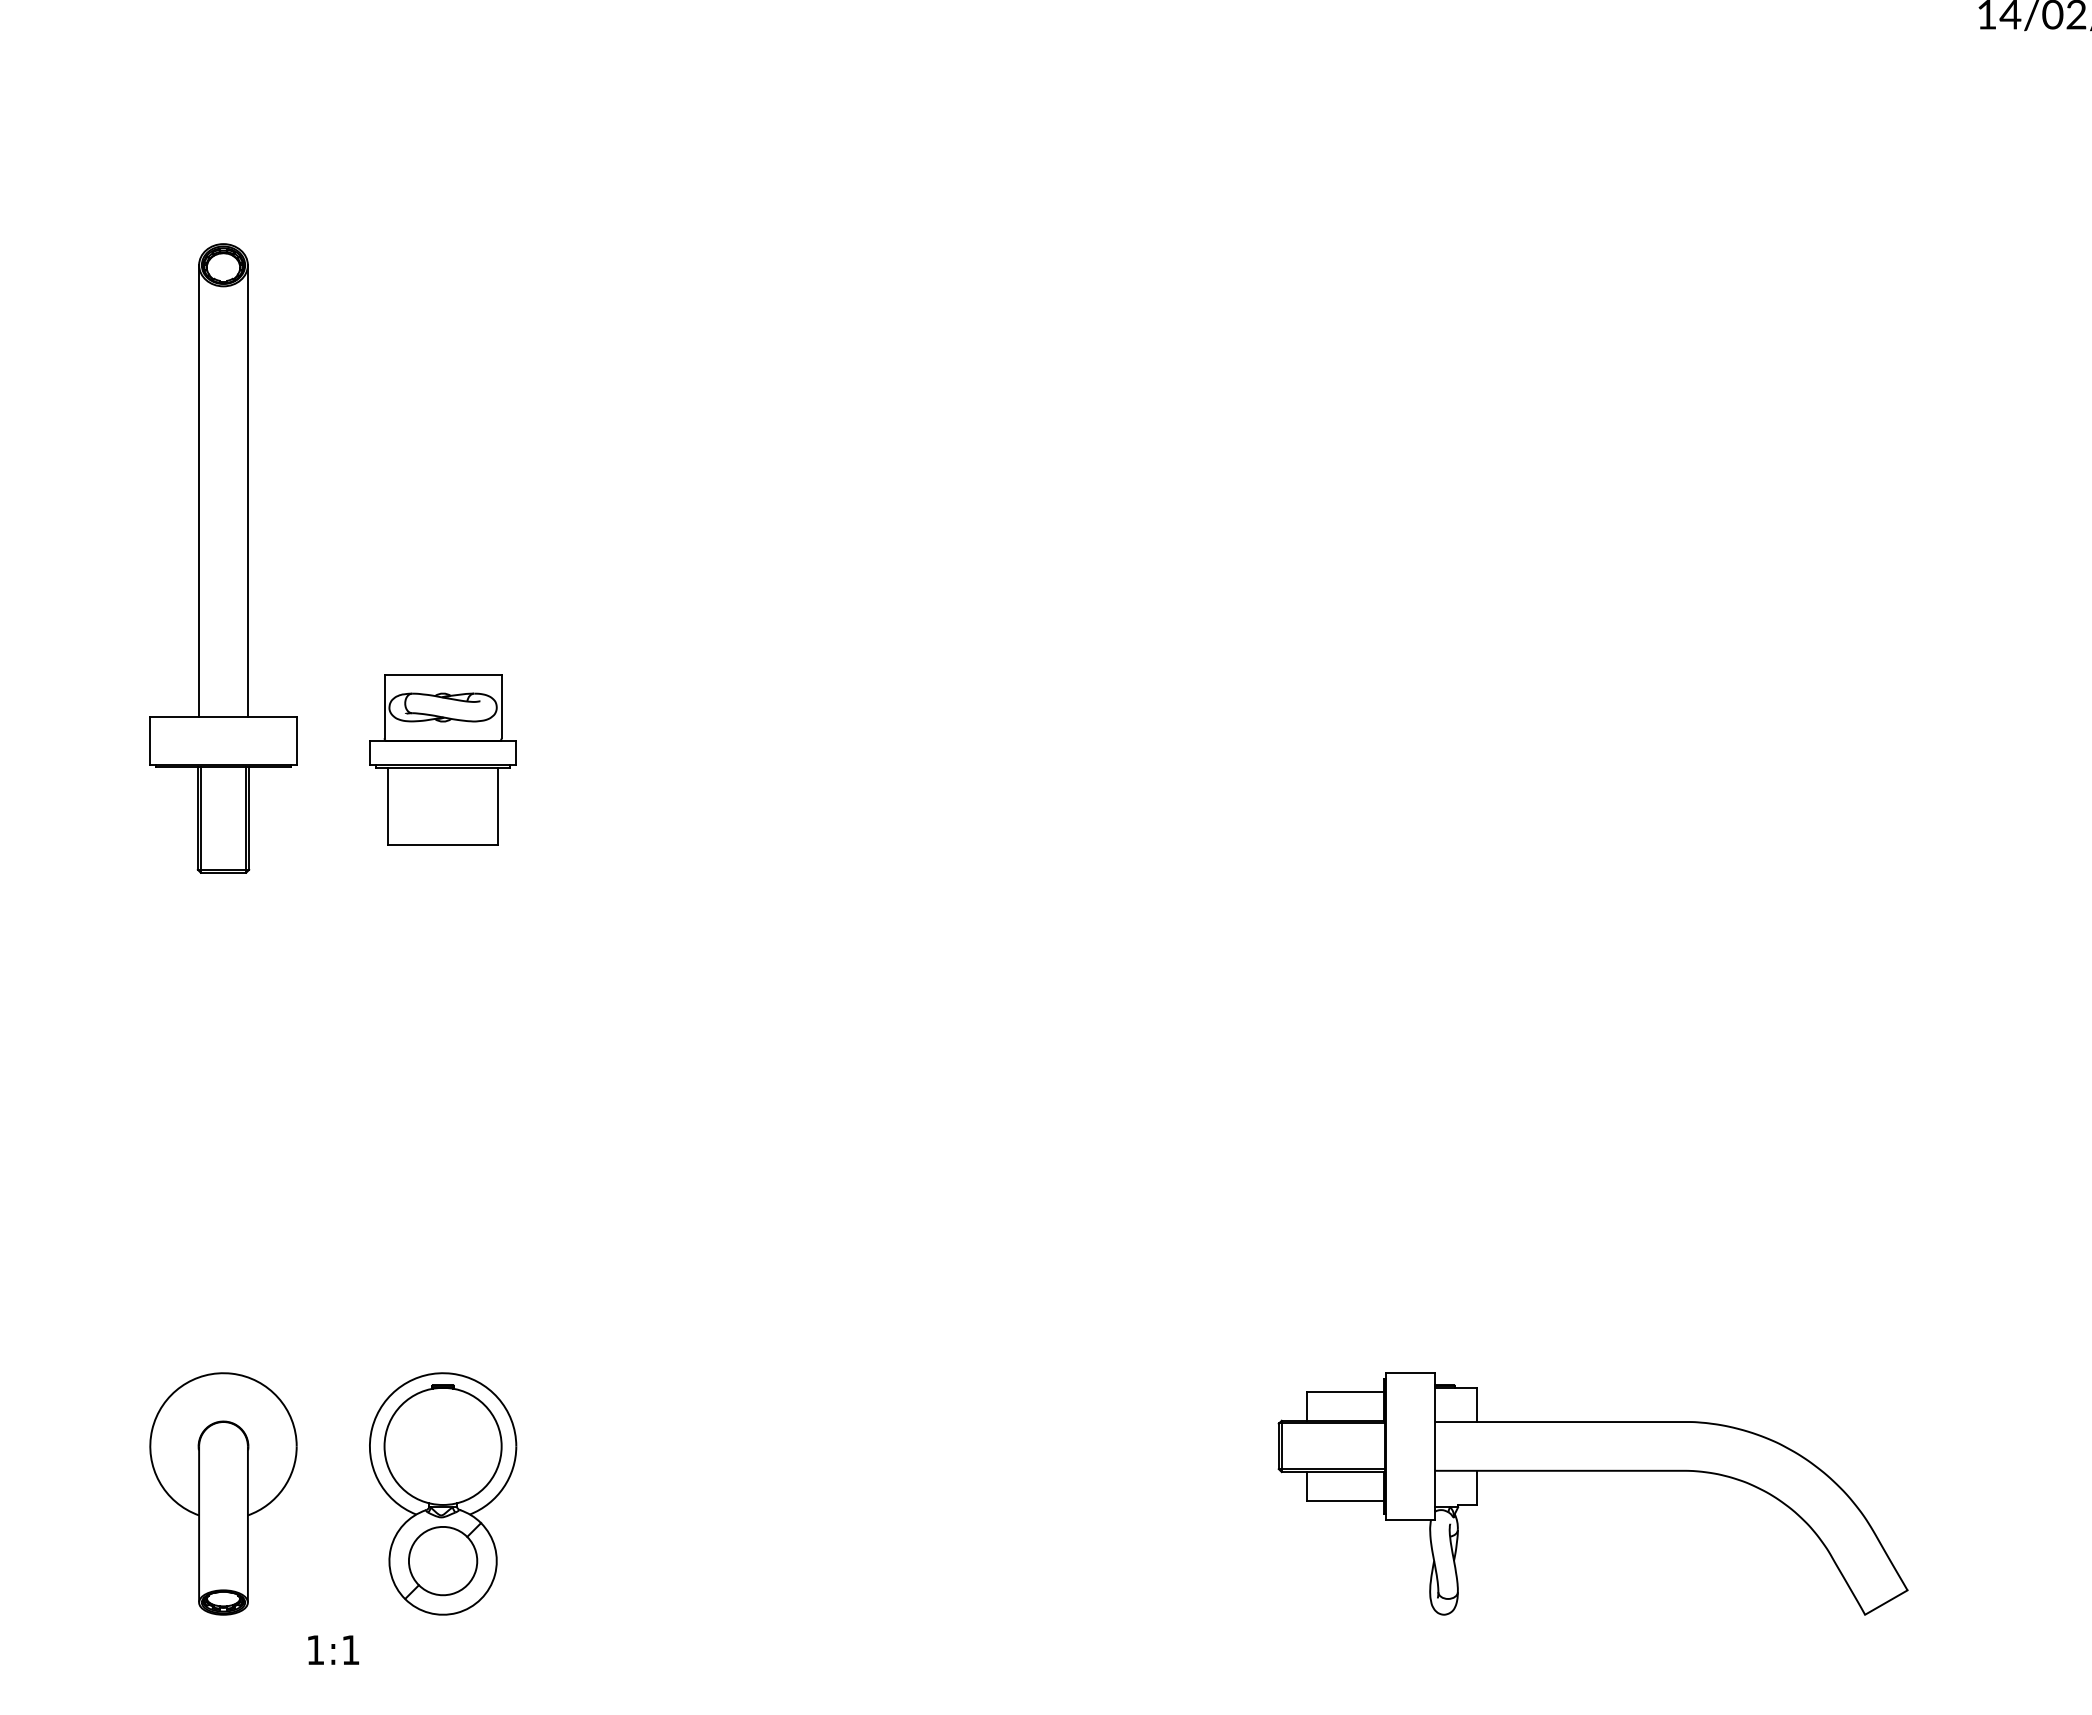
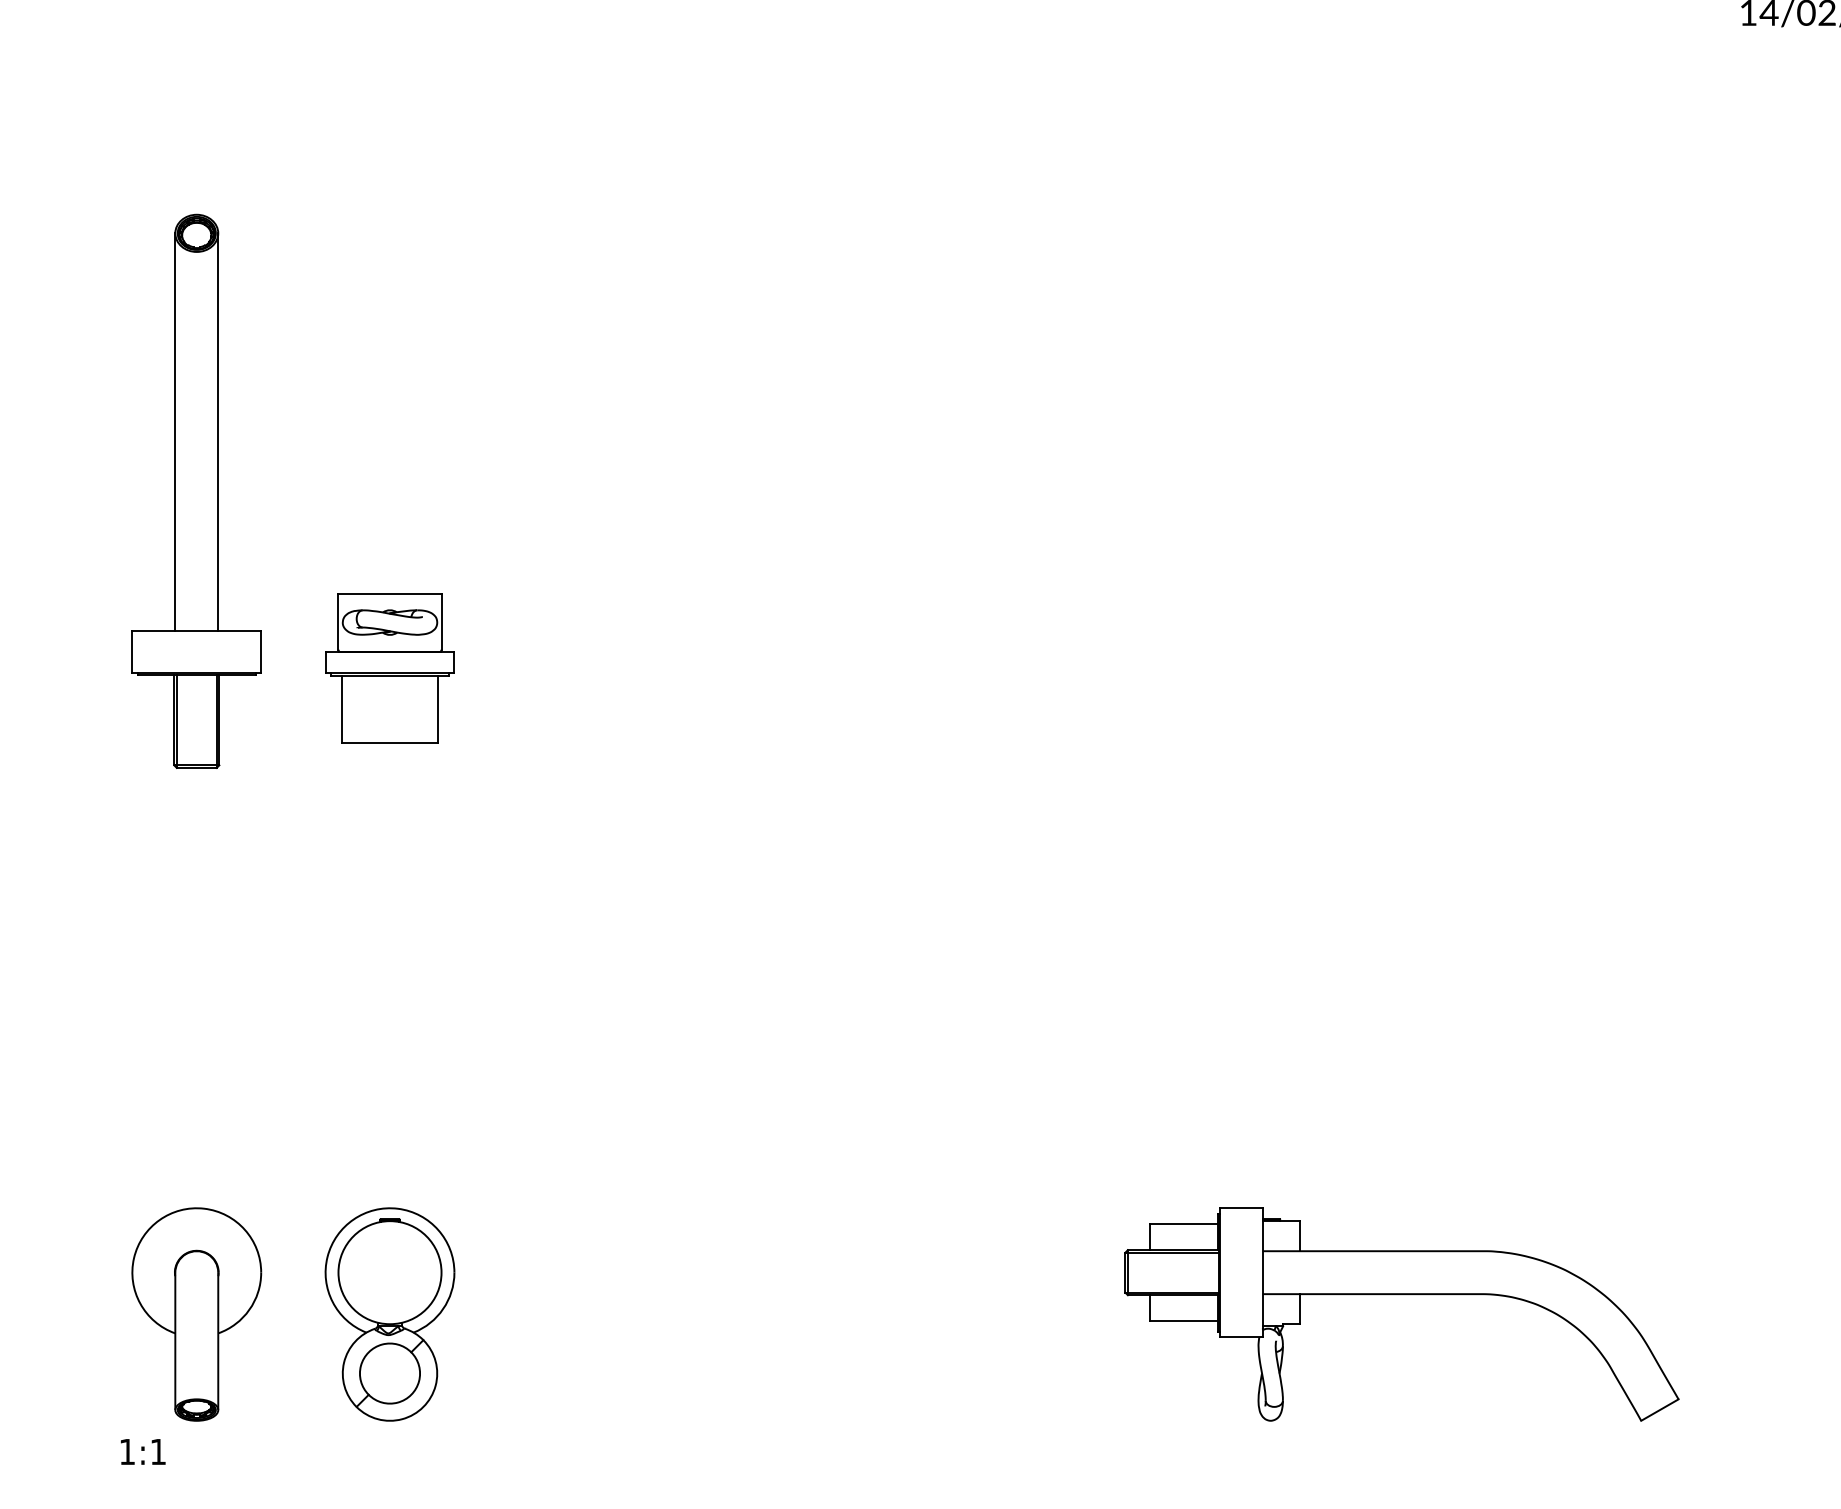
text: (333, 1649) -> (143, 1451), moved

